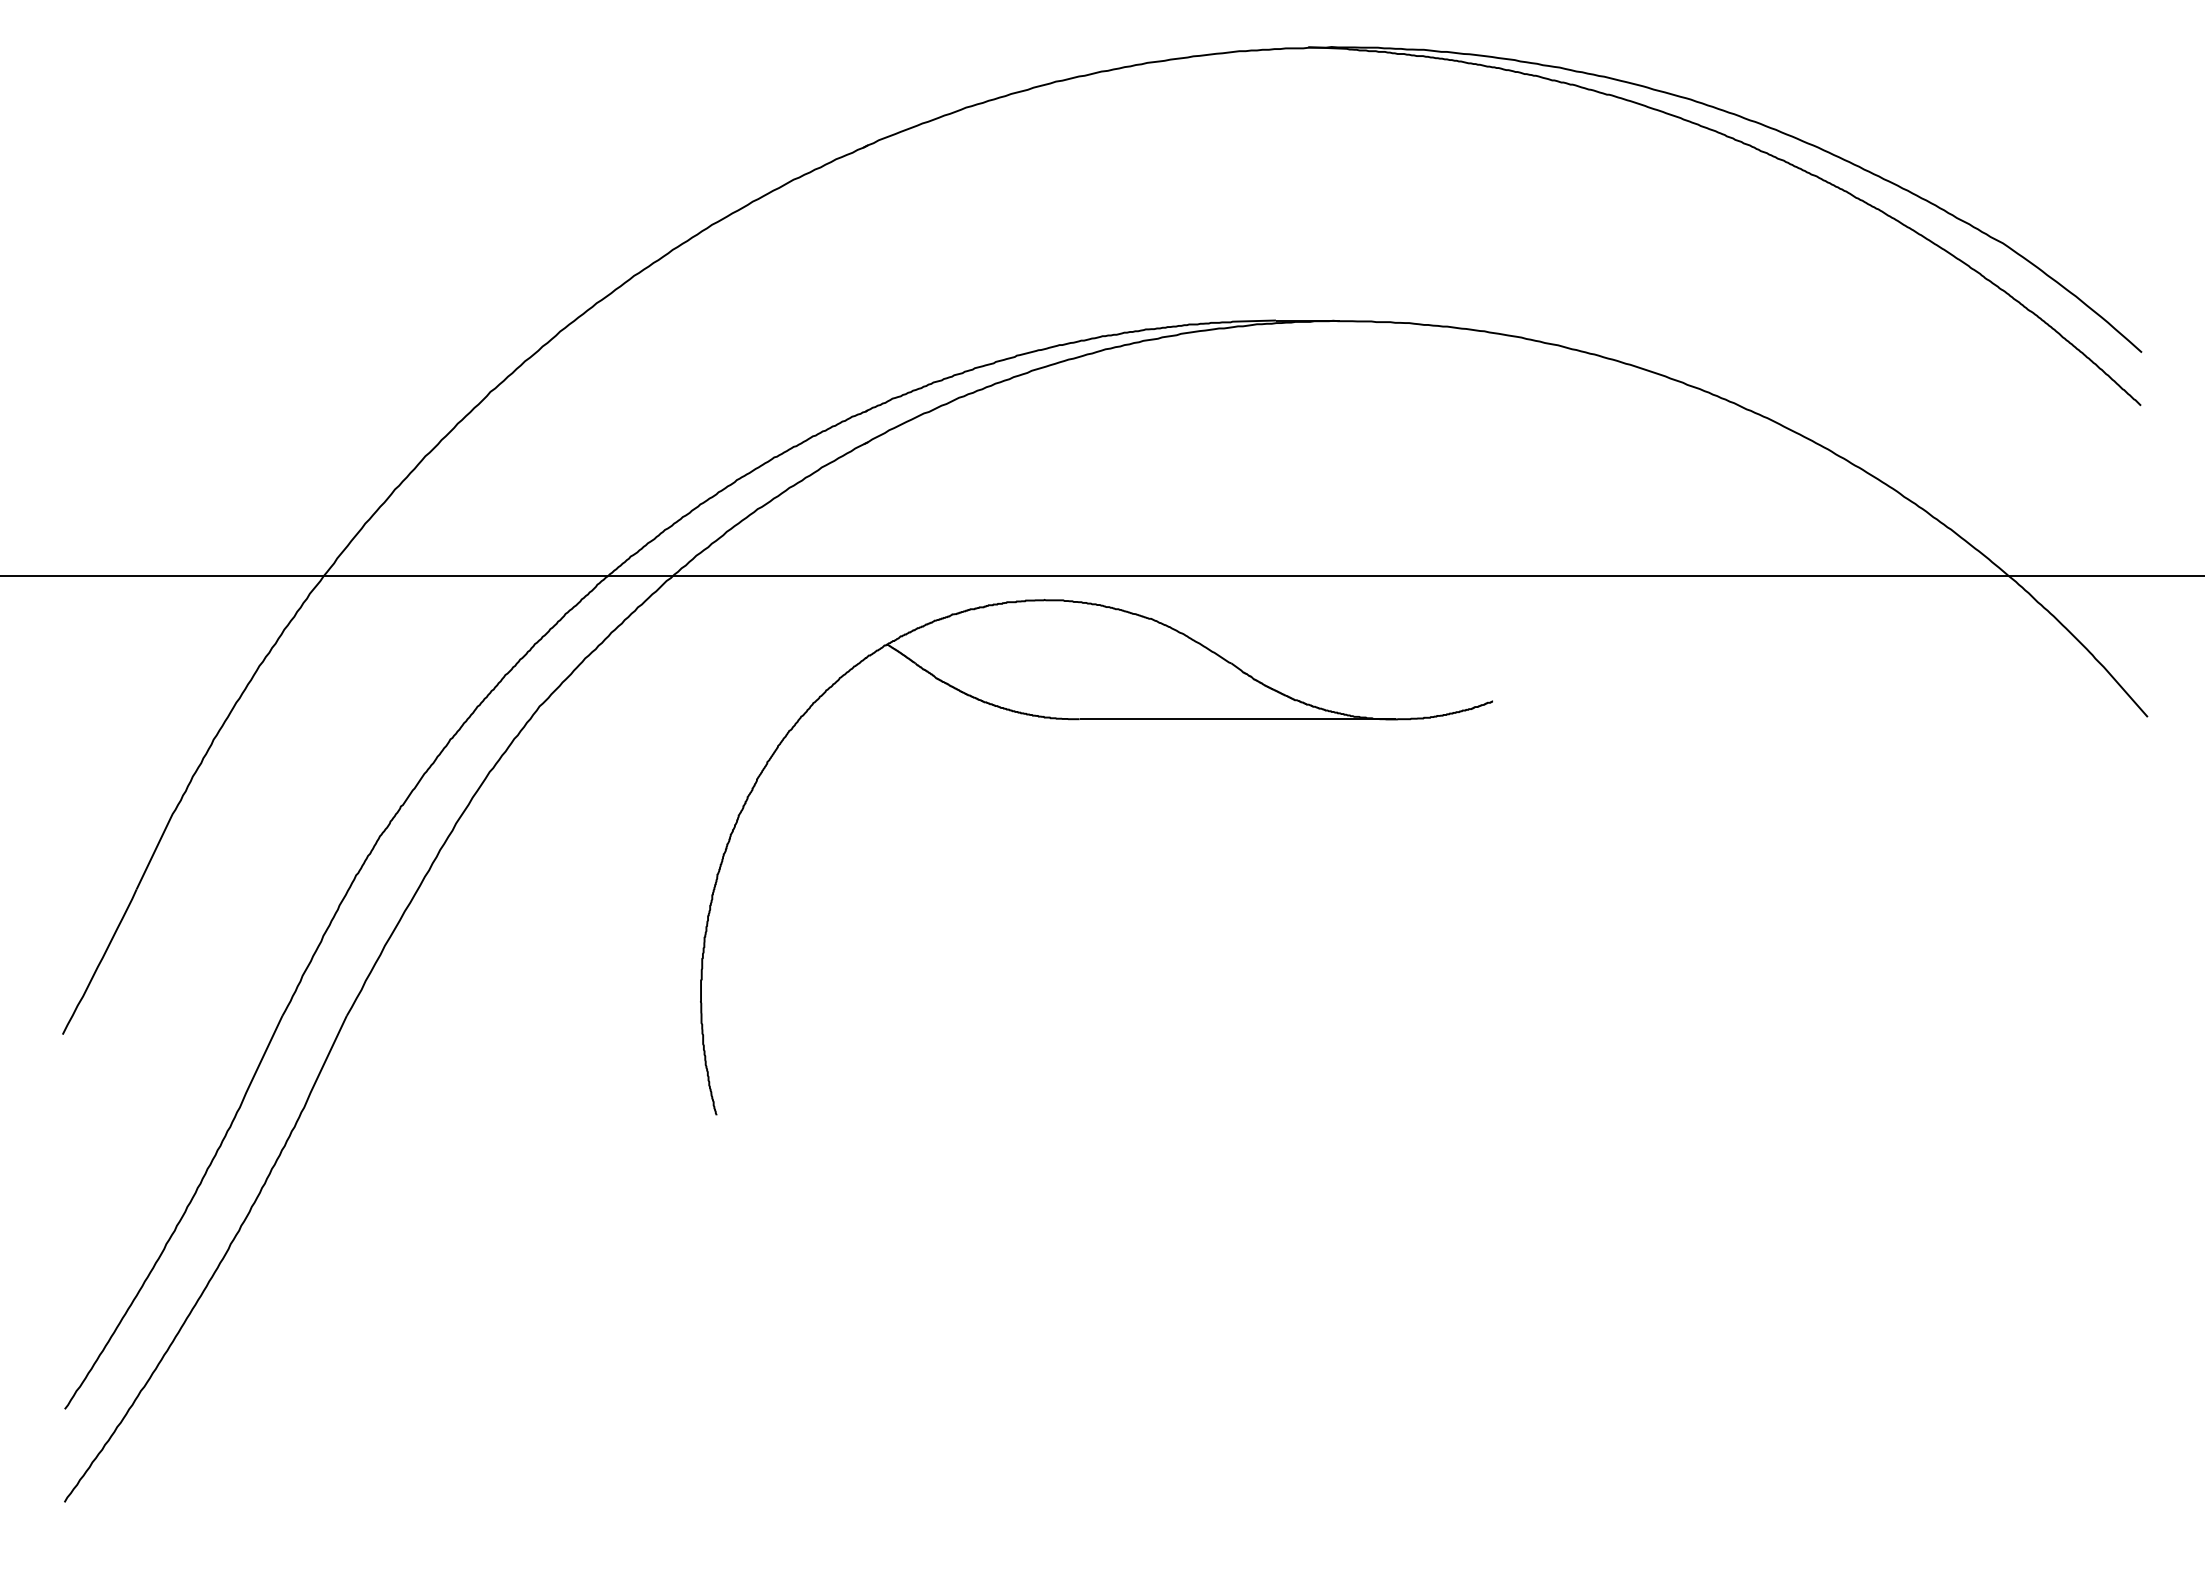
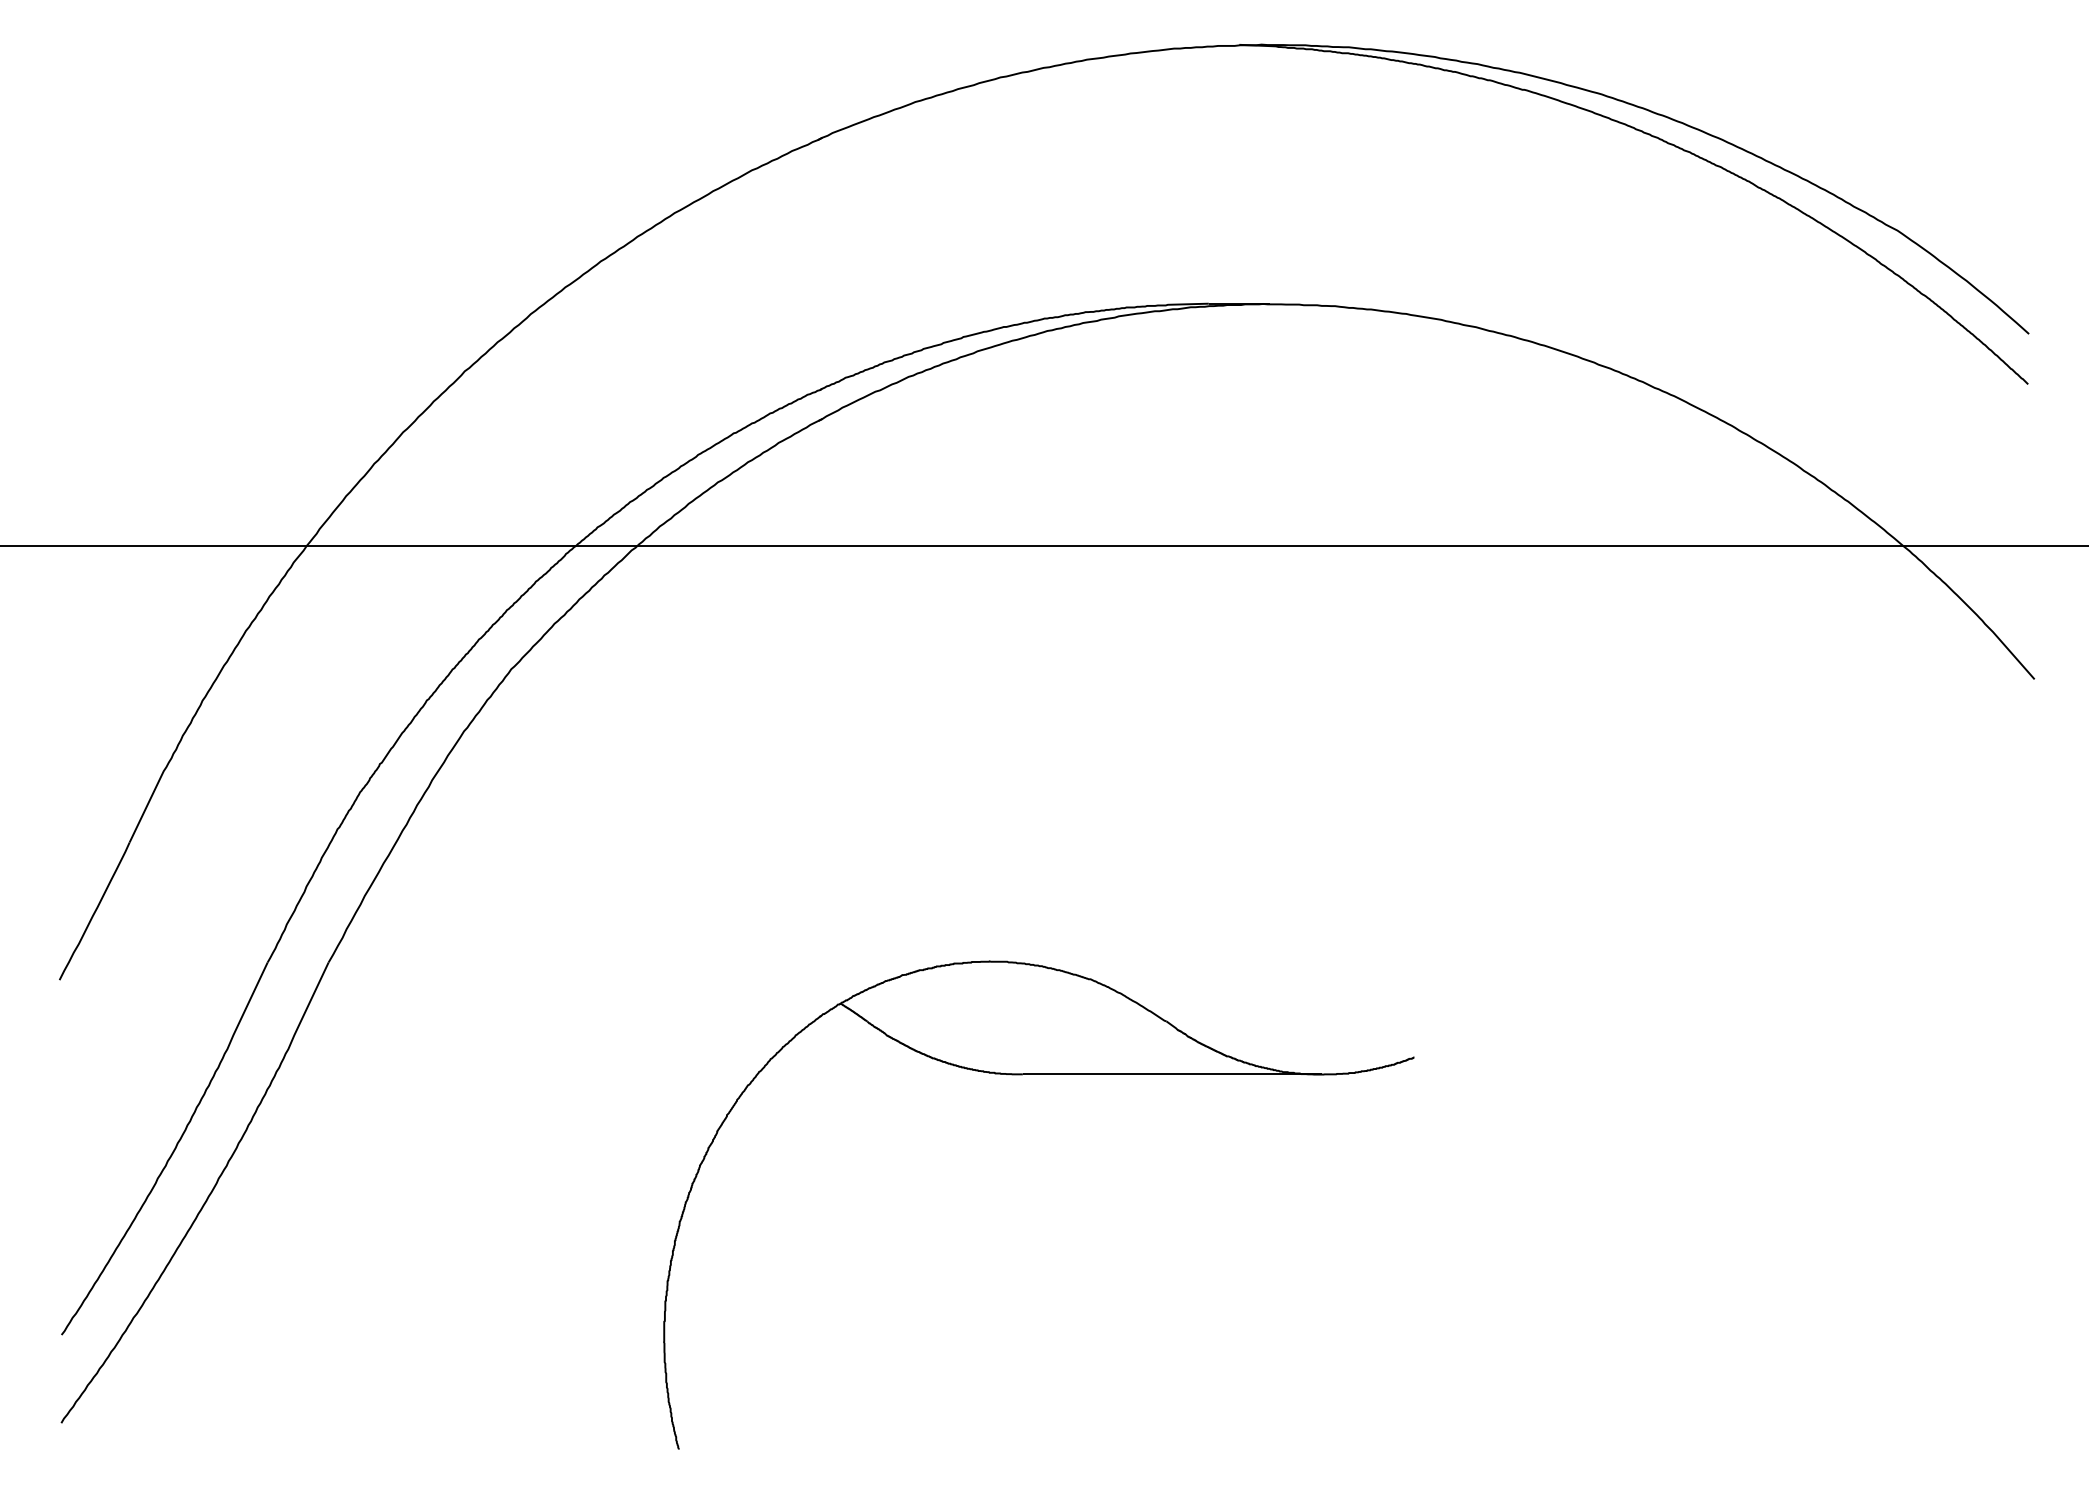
part: (1079, 720) -> (1022, 1075), moved

